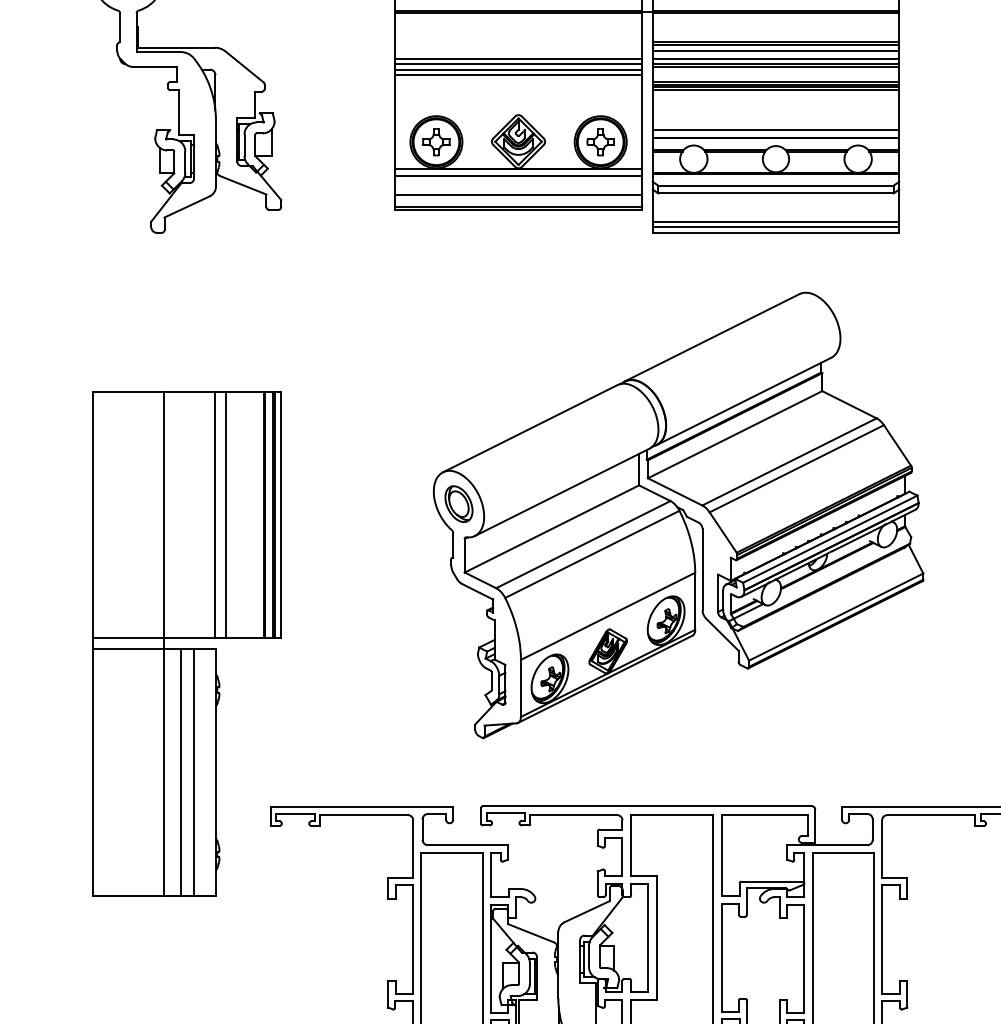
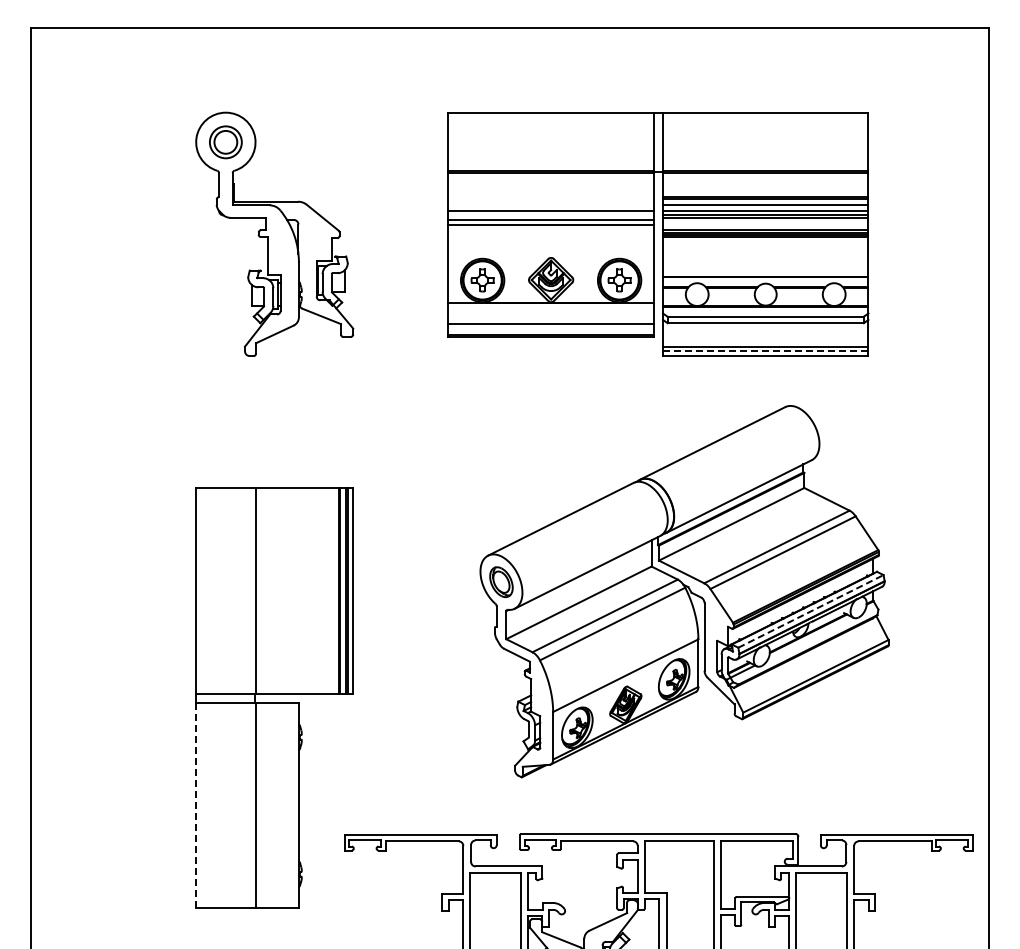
line: (517, 64) -> (550, 215), removed
line: (775, 130) -> (765, 270), removed
line: (517, 175) -> (550, 308), removed
line: (775, 227) -> (765, 351), solid -> dashed
line: (215, 514) -> (298, 590), removed
line: (225, 514) -> (306, 590), removed
line: (830, 539) -> (811, 611), solid -> dashed
line: (93, 772) -> (196, 805), solid -> dashed
line: (180, 772) -> (269, 805), removed
line: (193, 772) -> (280, 805), removed

